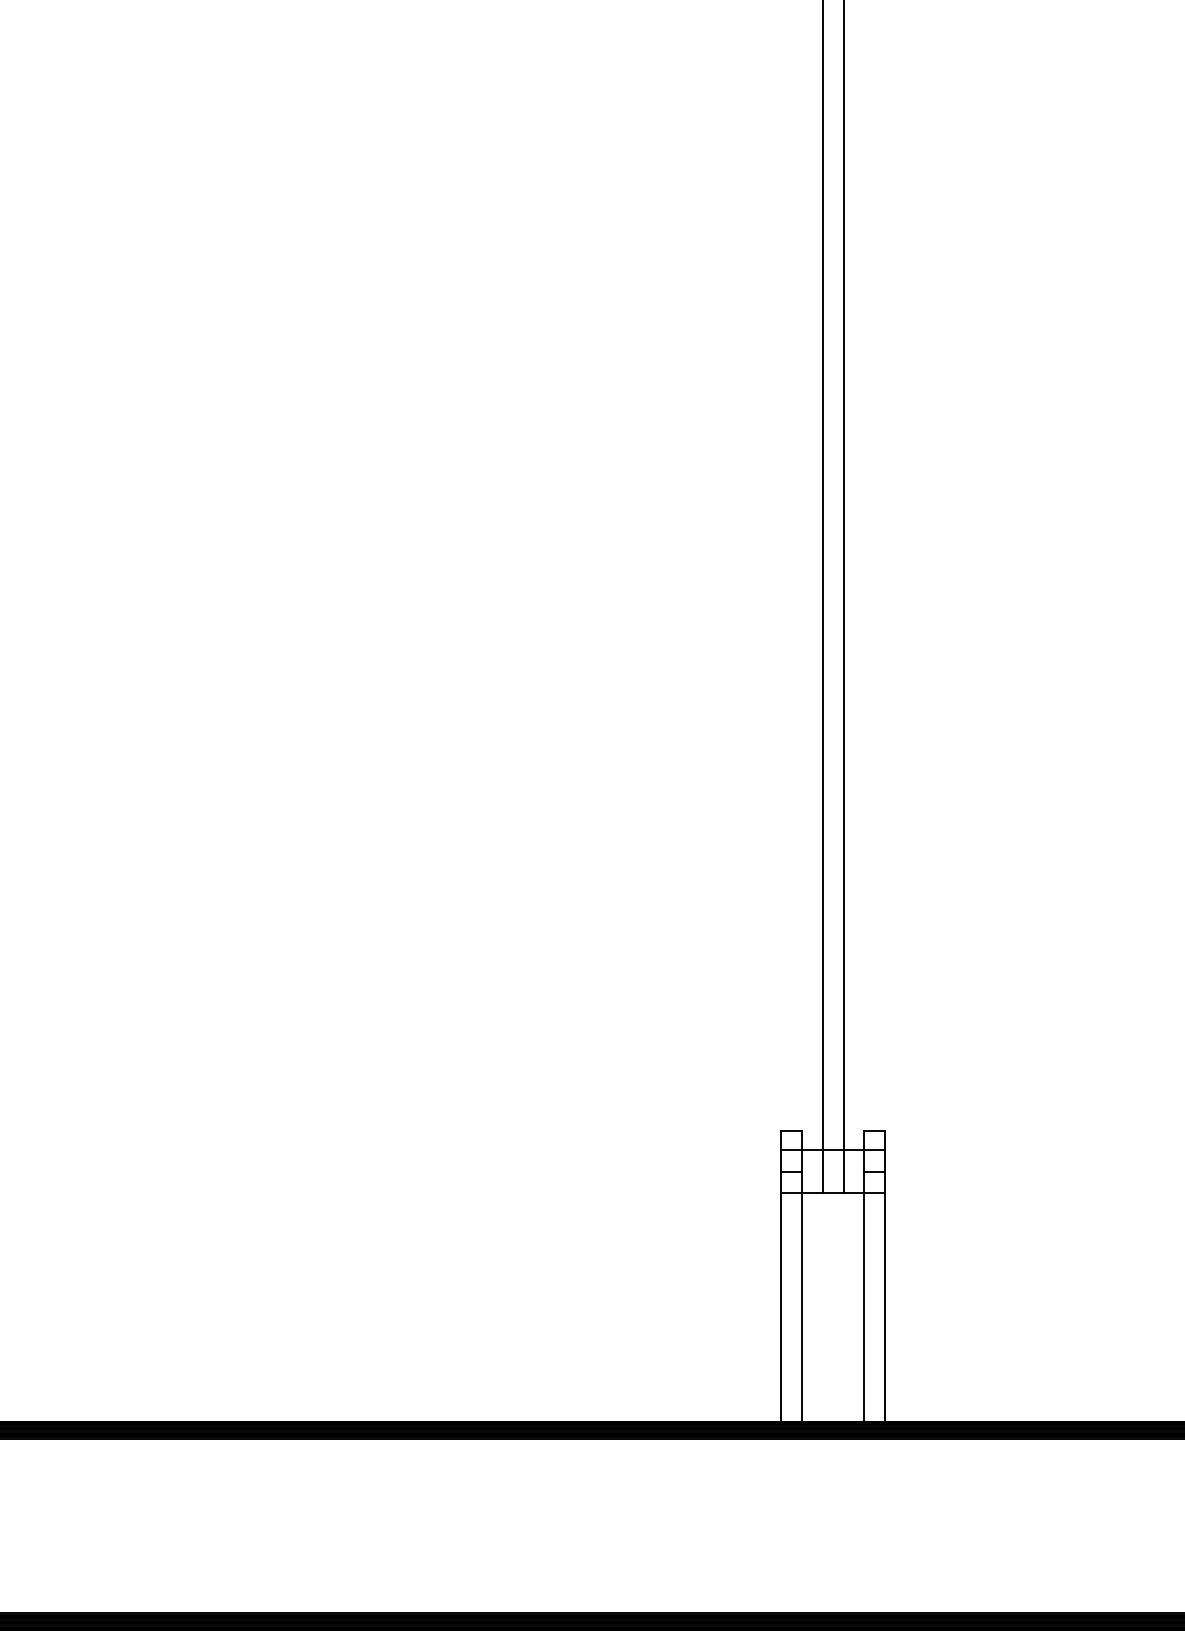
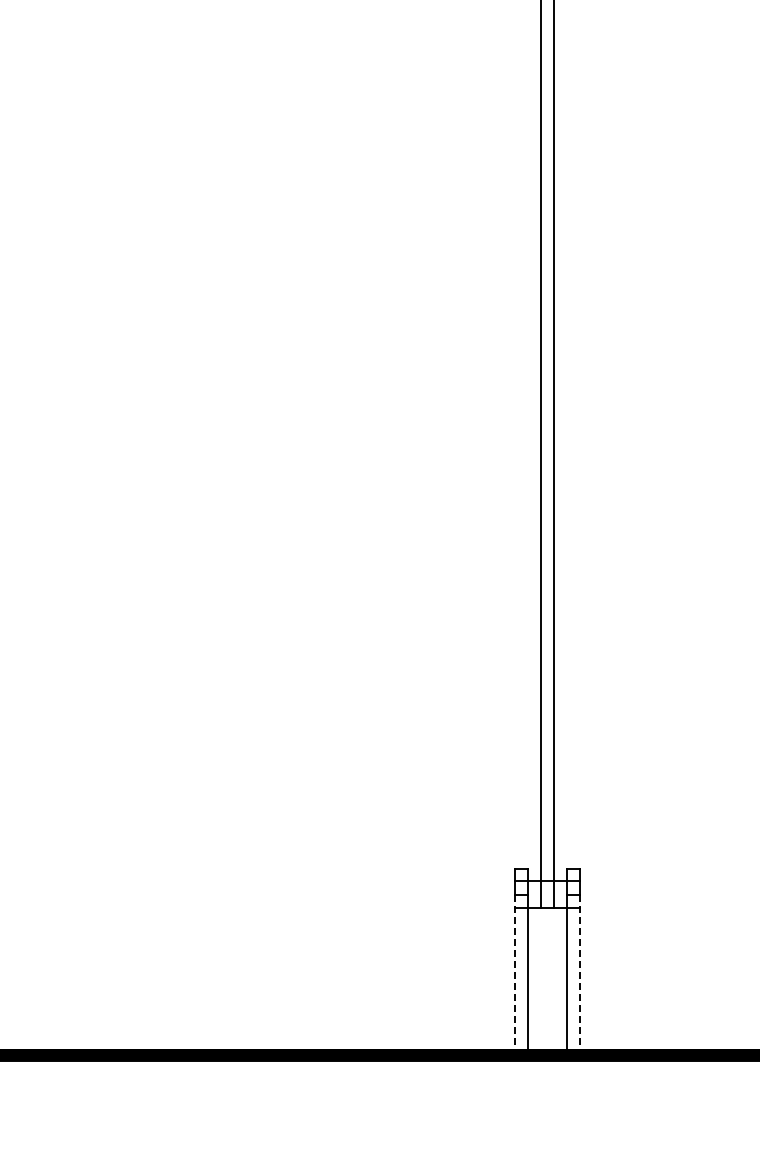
line: (780, 1297) -> (514, 972), solid -> dashed
line: (884, 1297) -> (579, 972), solid -> dashed

